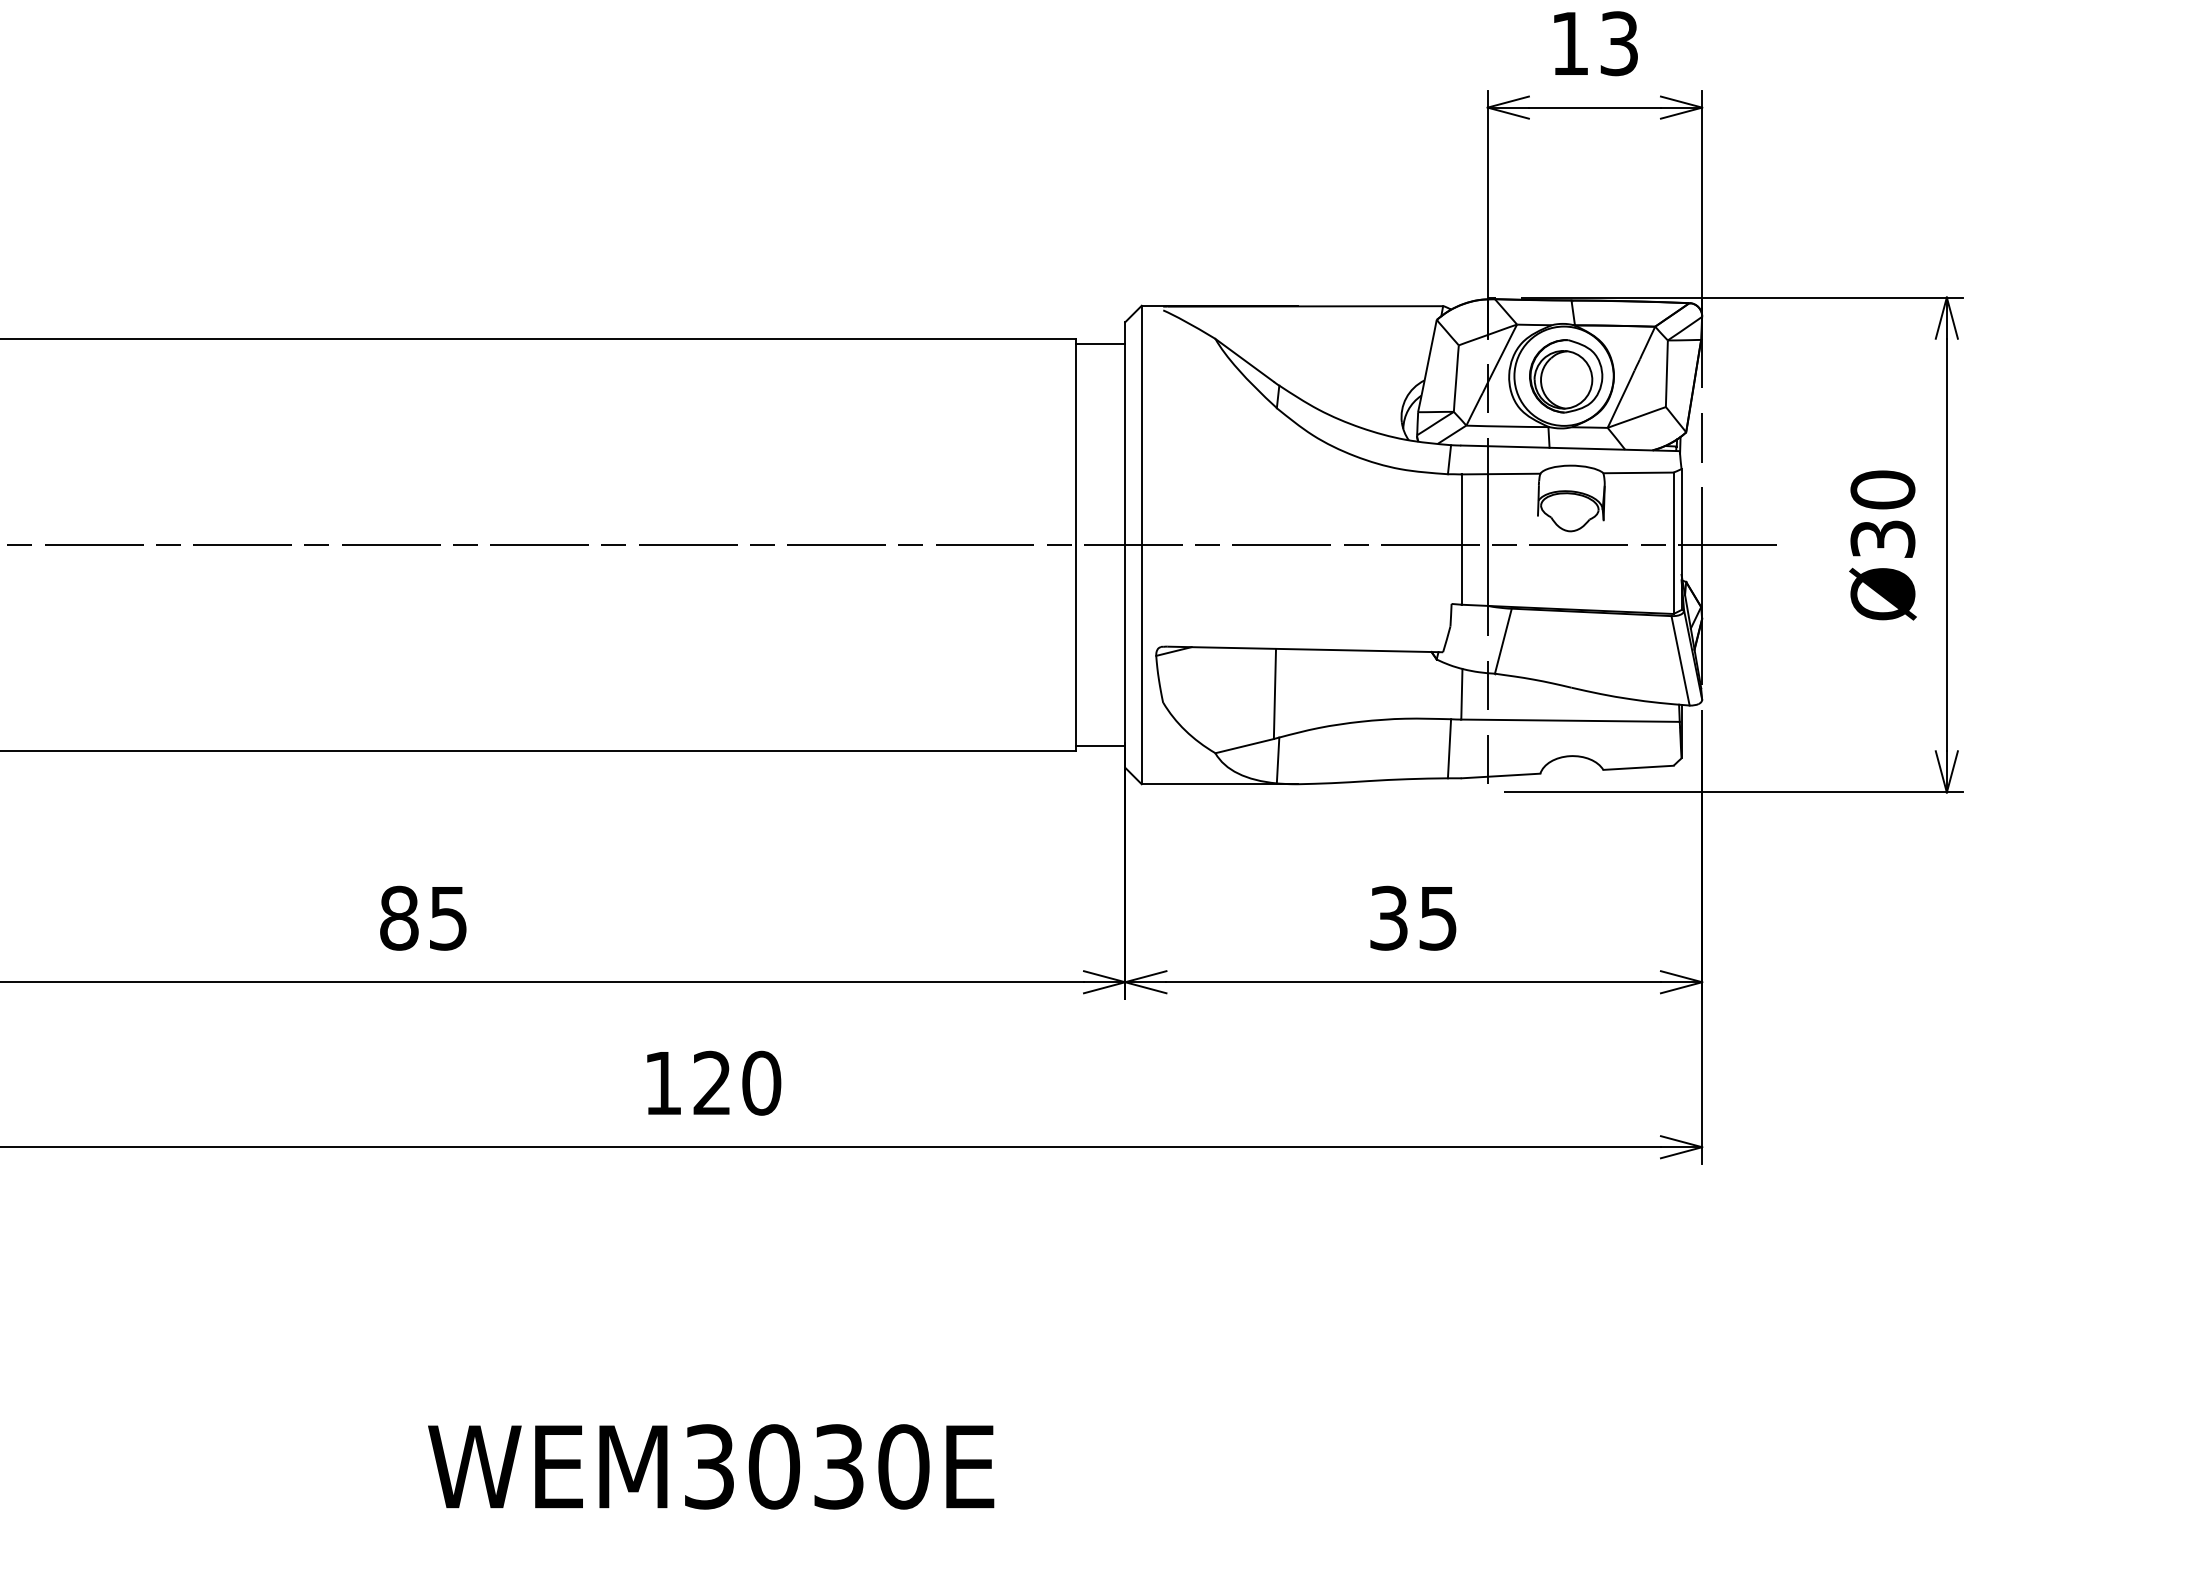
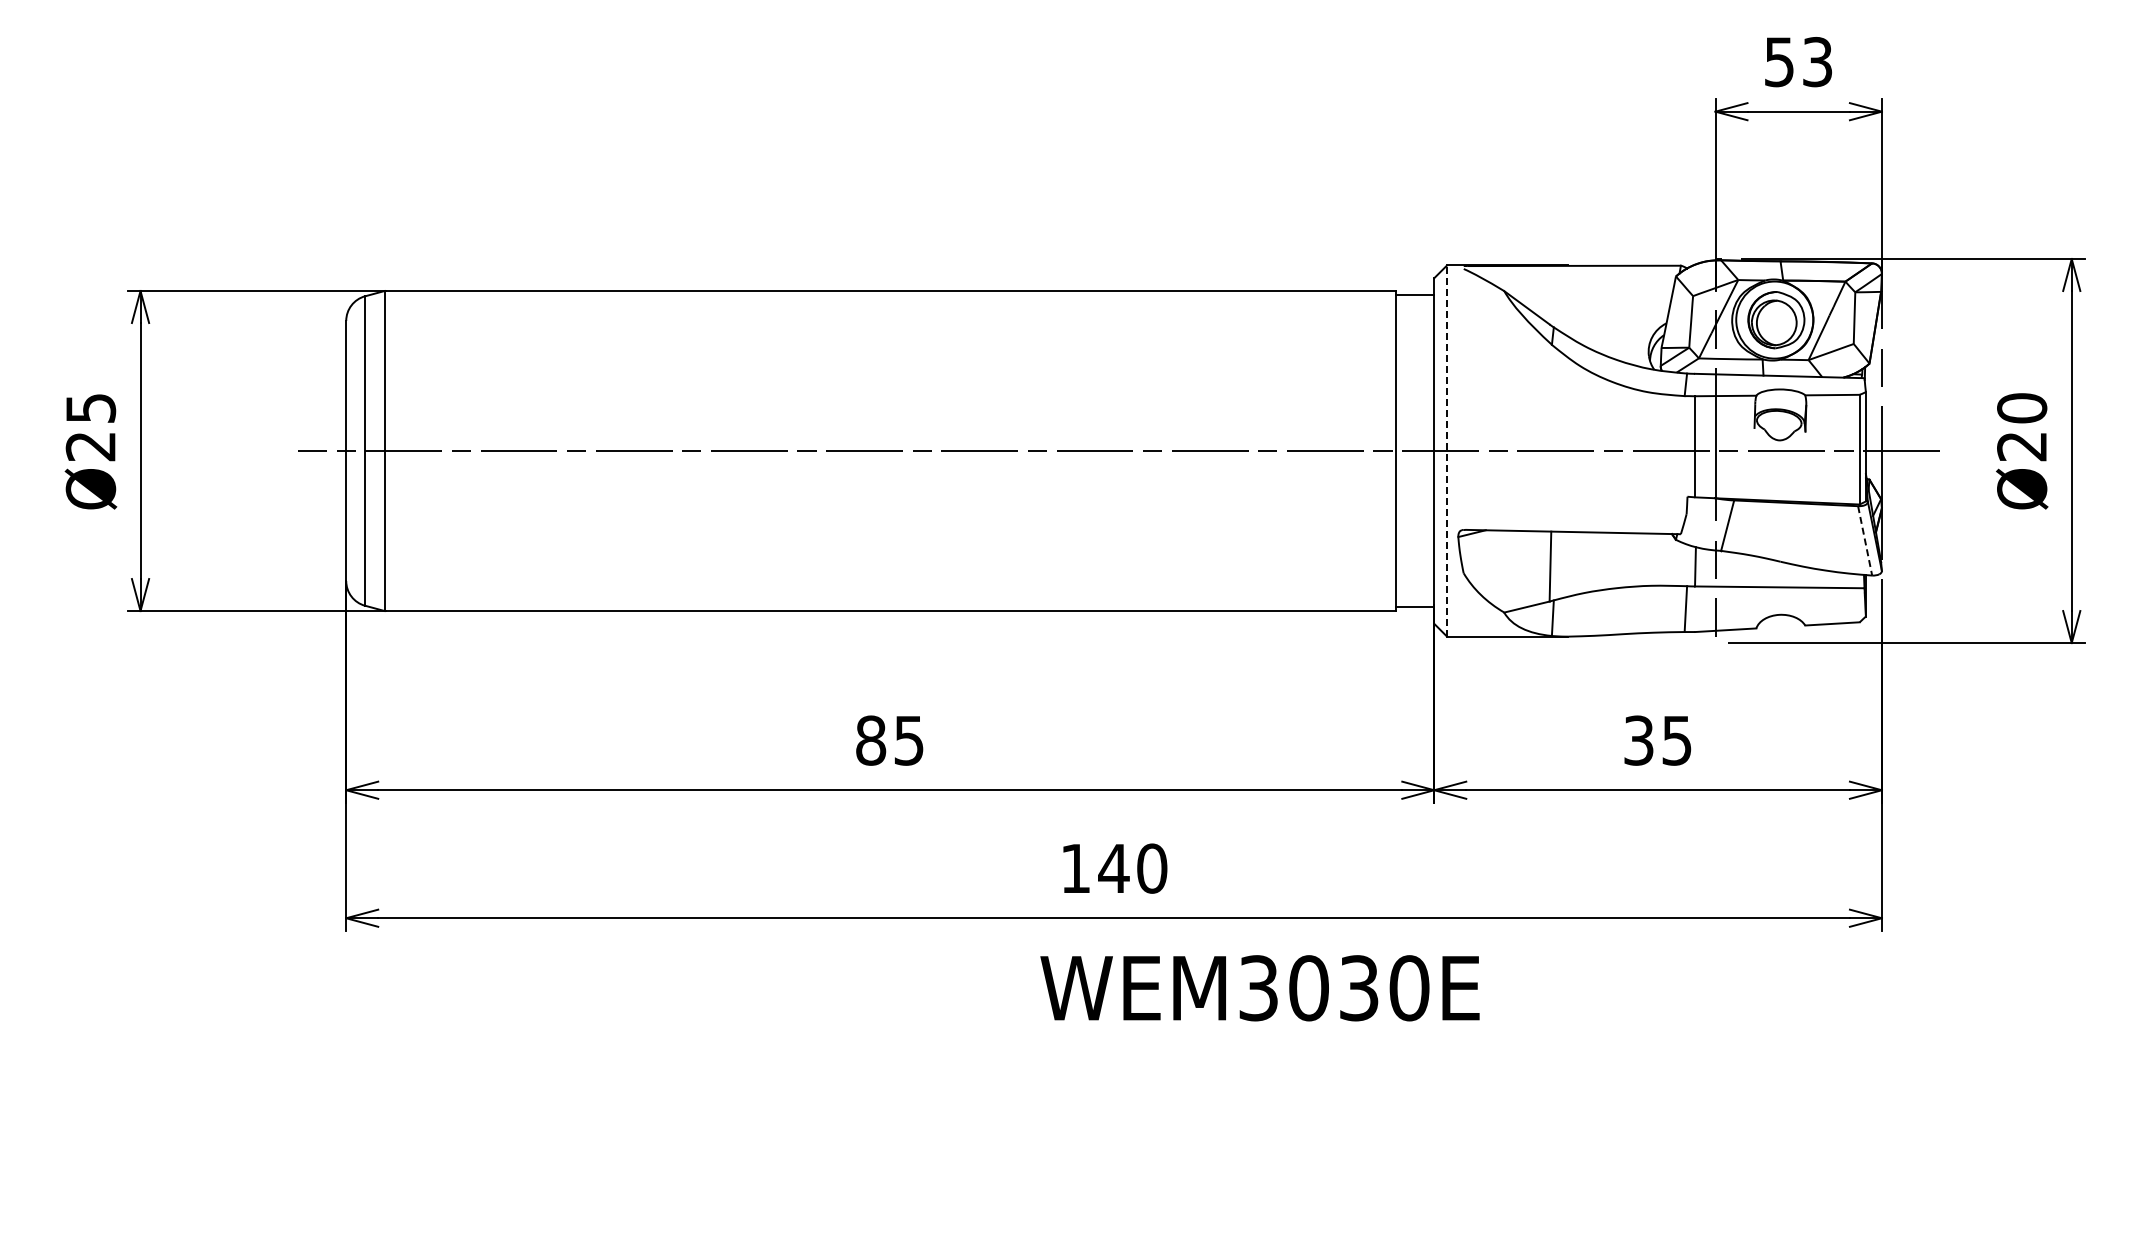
text: (1570, 44) -> (1779, 62), 13 -> 53
text: (1883, 539) -> (2022, 446), Ø30 -> Ø20
line: (1142, 545) -> (1447, 451), solid -> dashed
line: (1681, 661) -> (1865, 541), solid -> dashed
text: (711, 1081) -> (1113, 867), 120 -> 140
text: (710, 1467) -> (1259, 988), moved

